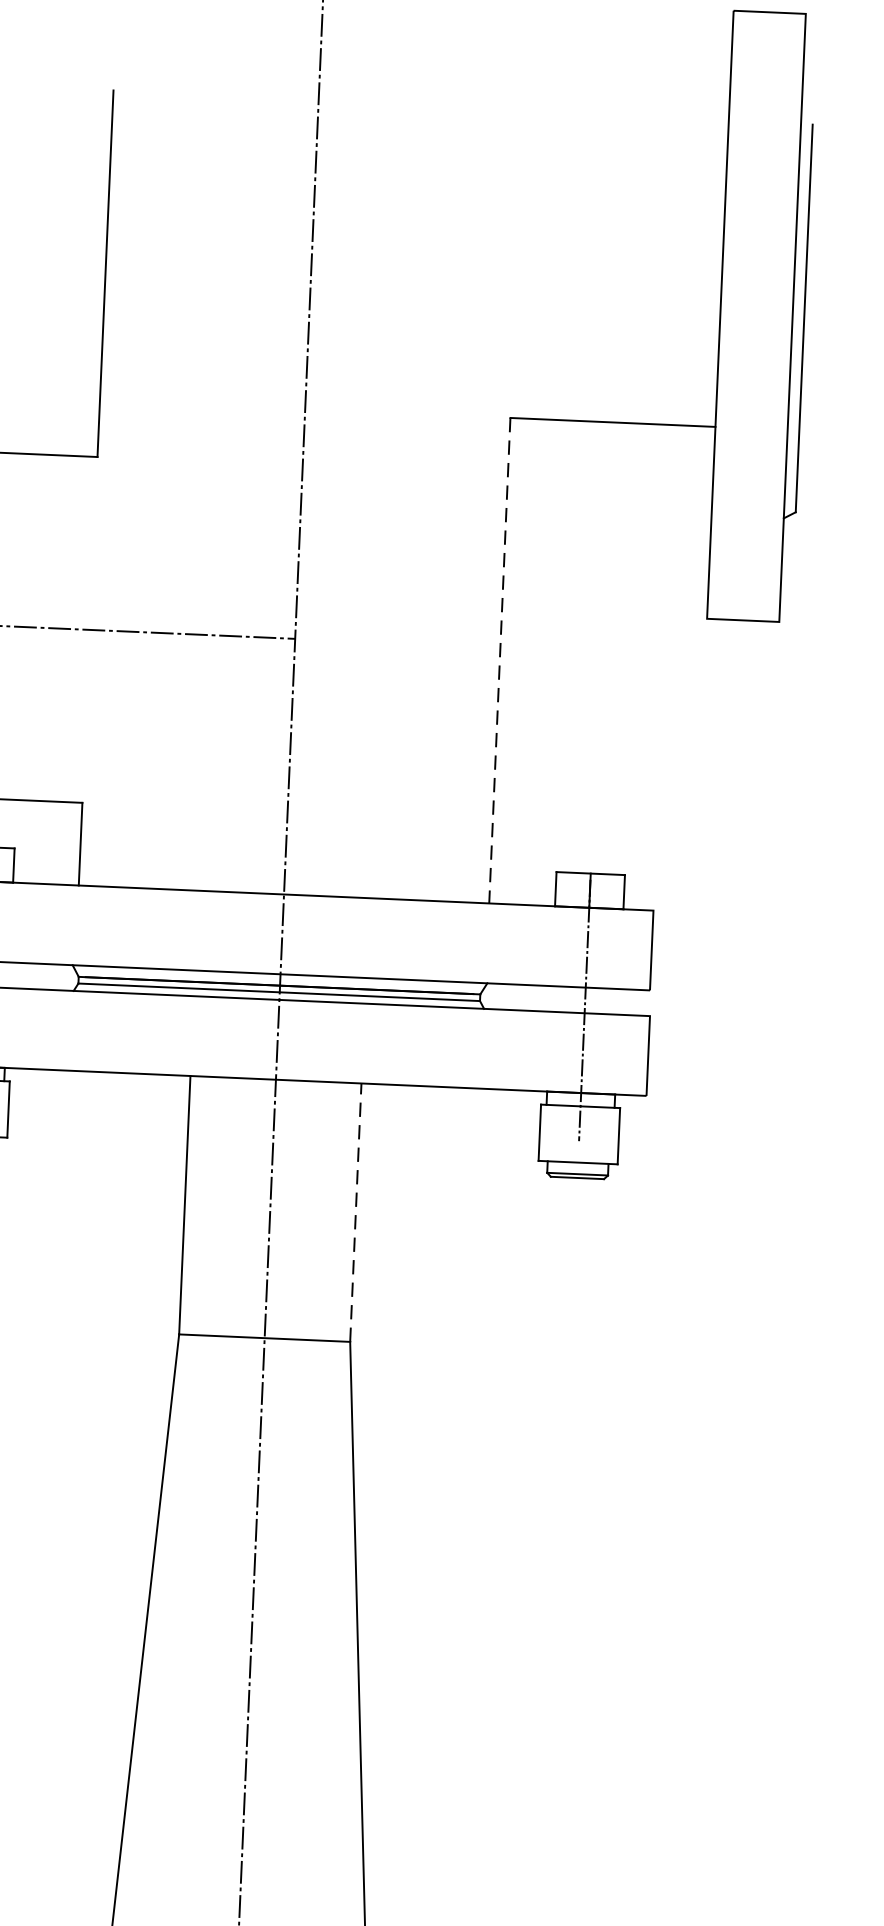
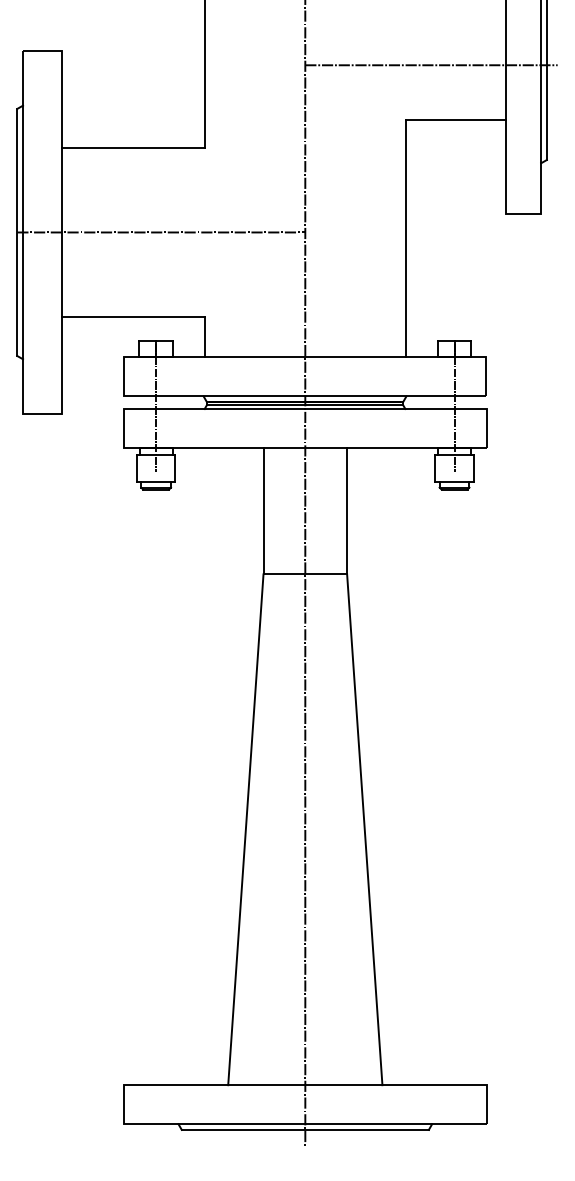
line: (568, 308) -> (431, 65), added
line: (499, 660) -> (405, 238), dashed -> solid
line: (356, 1211) -> (347, 510), dashed -> solid

